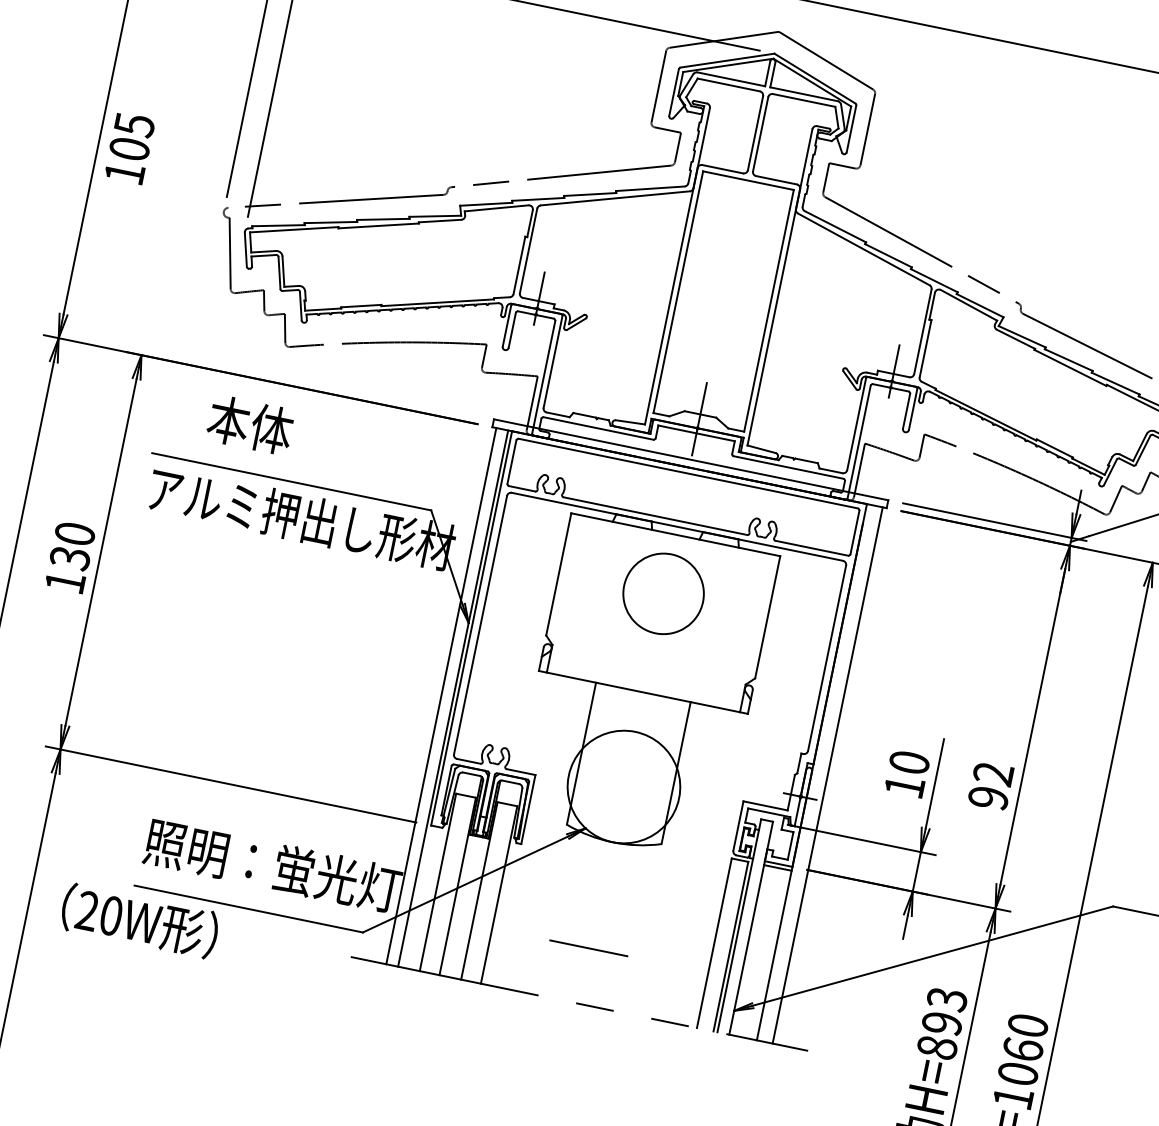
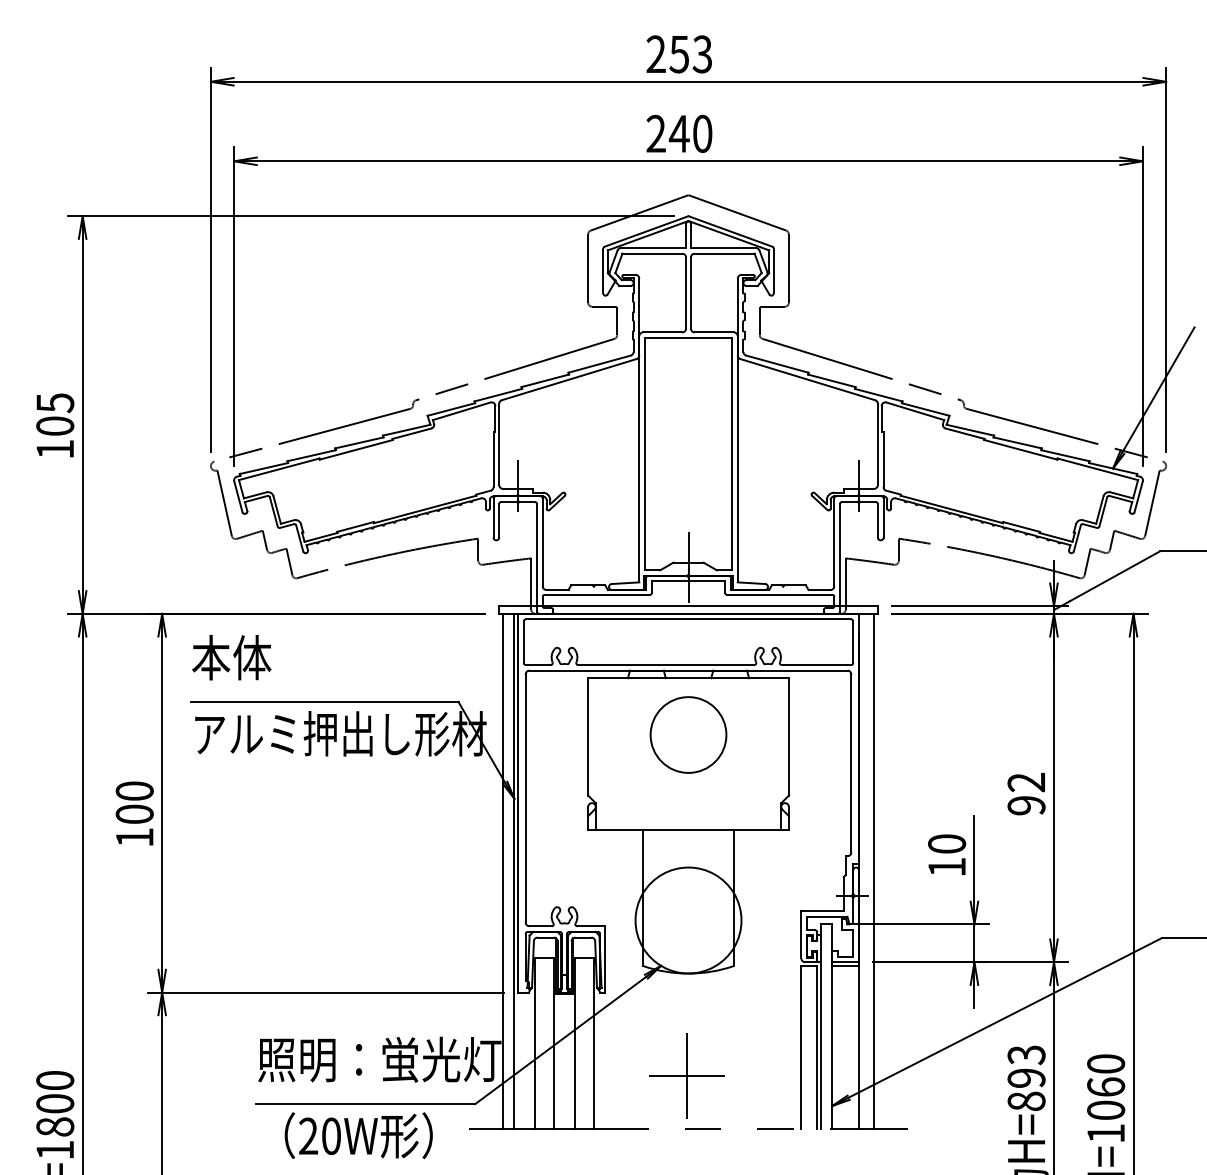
text: (130, 148) -> (55, 425), moved
text: (250, 424) -> (231, 657), moved
text: (69, 558) -> (134, 814), 130 -> 100
text: (990, 786) -> (1026, 794), moved
text: (139, 920) -> (358, 1135), moved
line: (588, 947) -> (686, 1075), added

